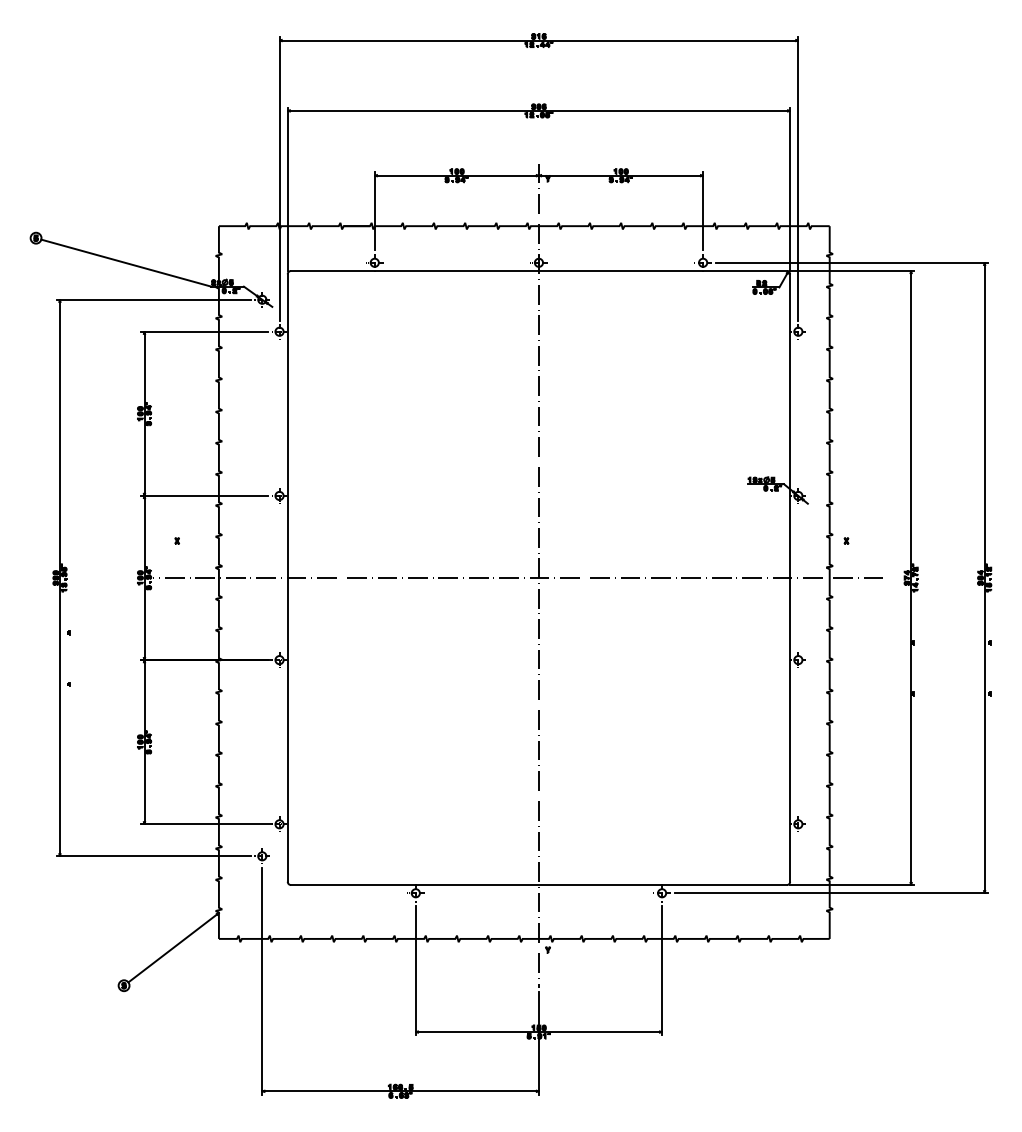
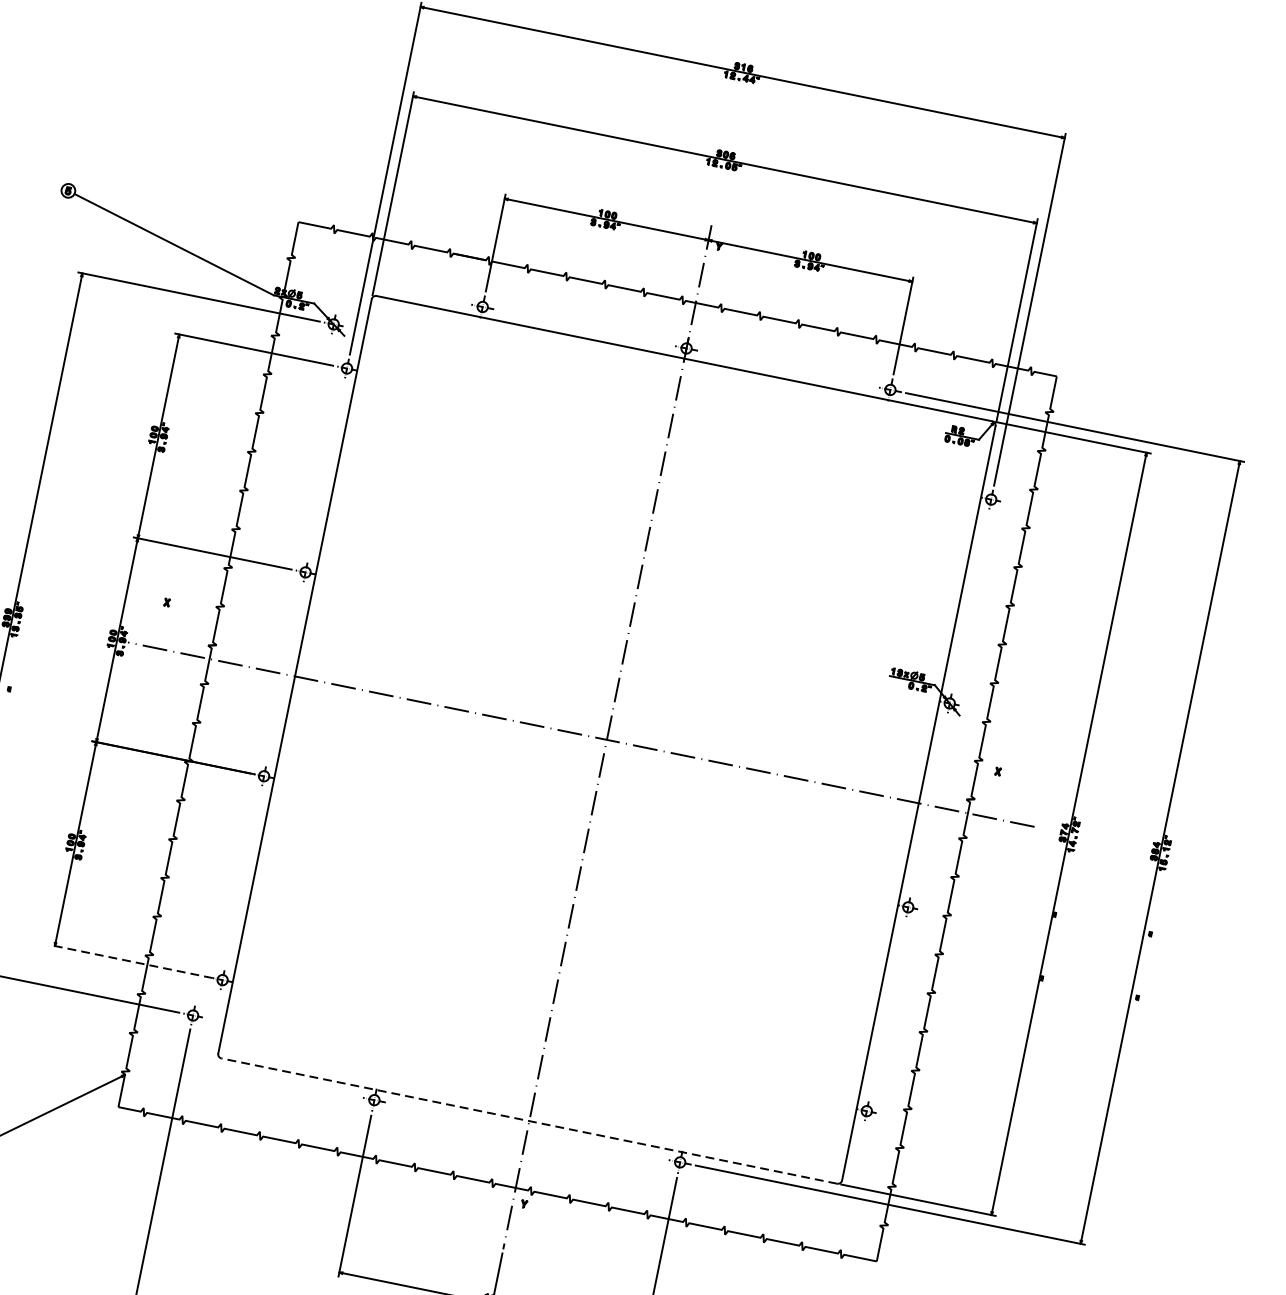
line: (205, 824) -> (130, 961), solid -> dashed
line: (538, 885) -> (528, 1121), solid -> dashed

